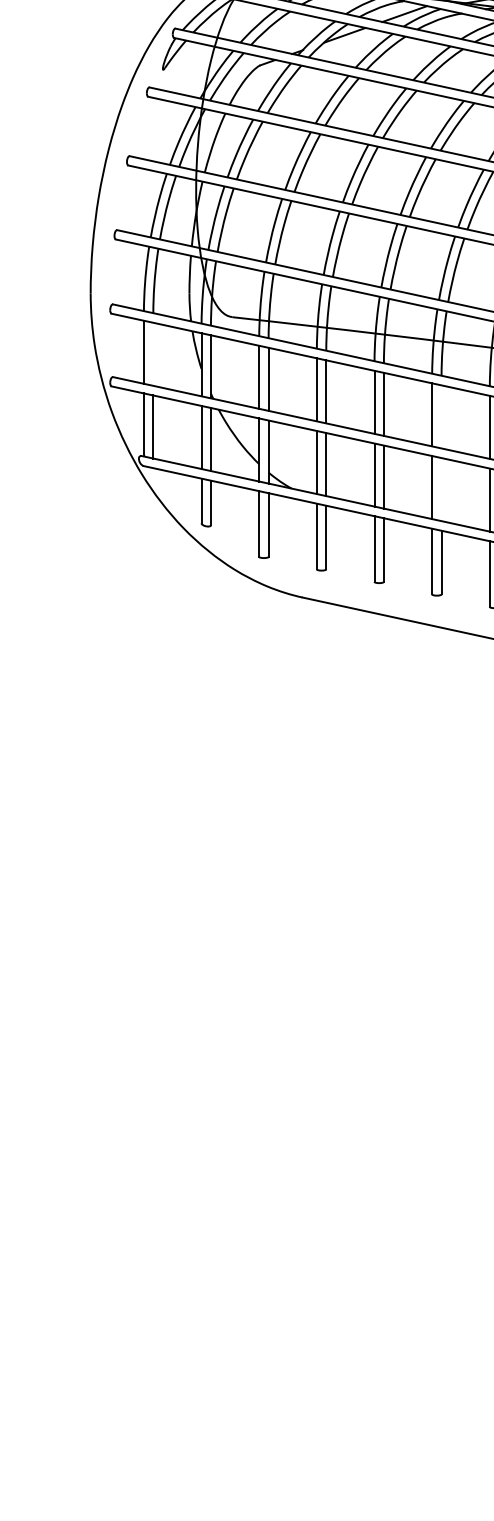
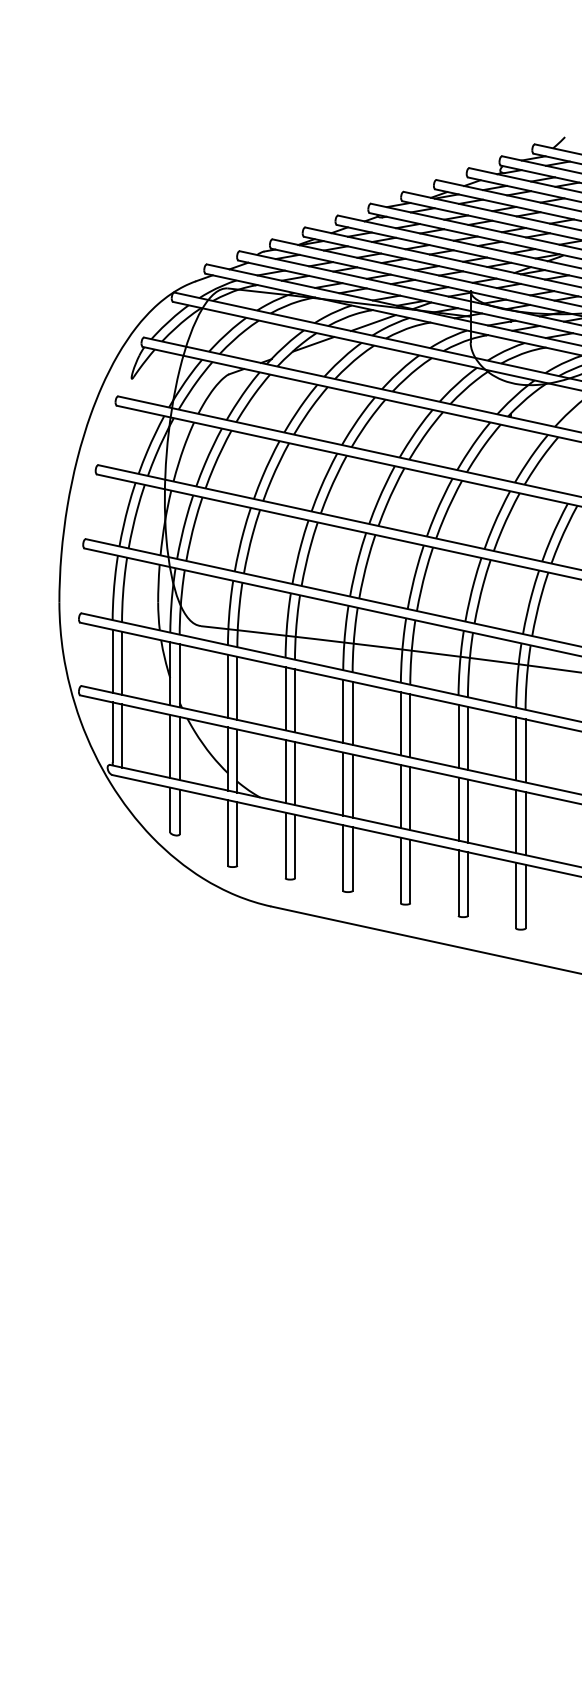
line: (153, 353) -> (122, 662), added
line: (441, 416) -> (410, 725), added
line: (441, 489) -> (410, 798), added

